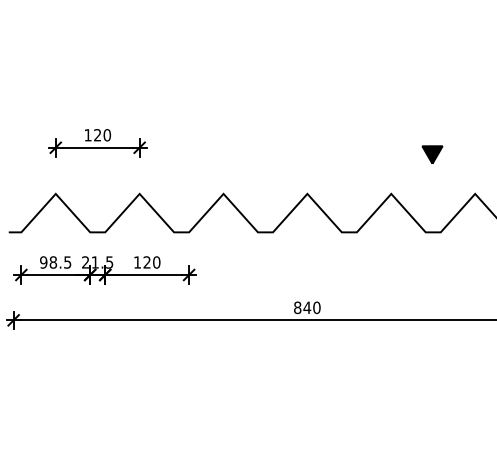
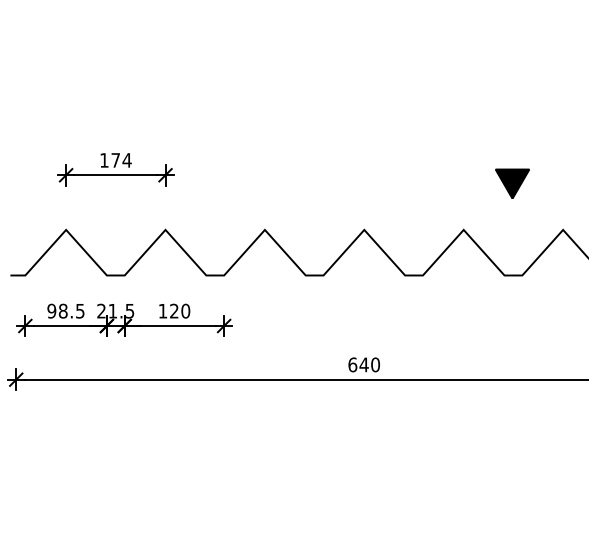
text: (102, 135) -> (121, 160), 120 -> 174
part: (432, 154) -> (512, 183), size x1.4
text: (297, 307) -> (352, 364), 840 -> 640

